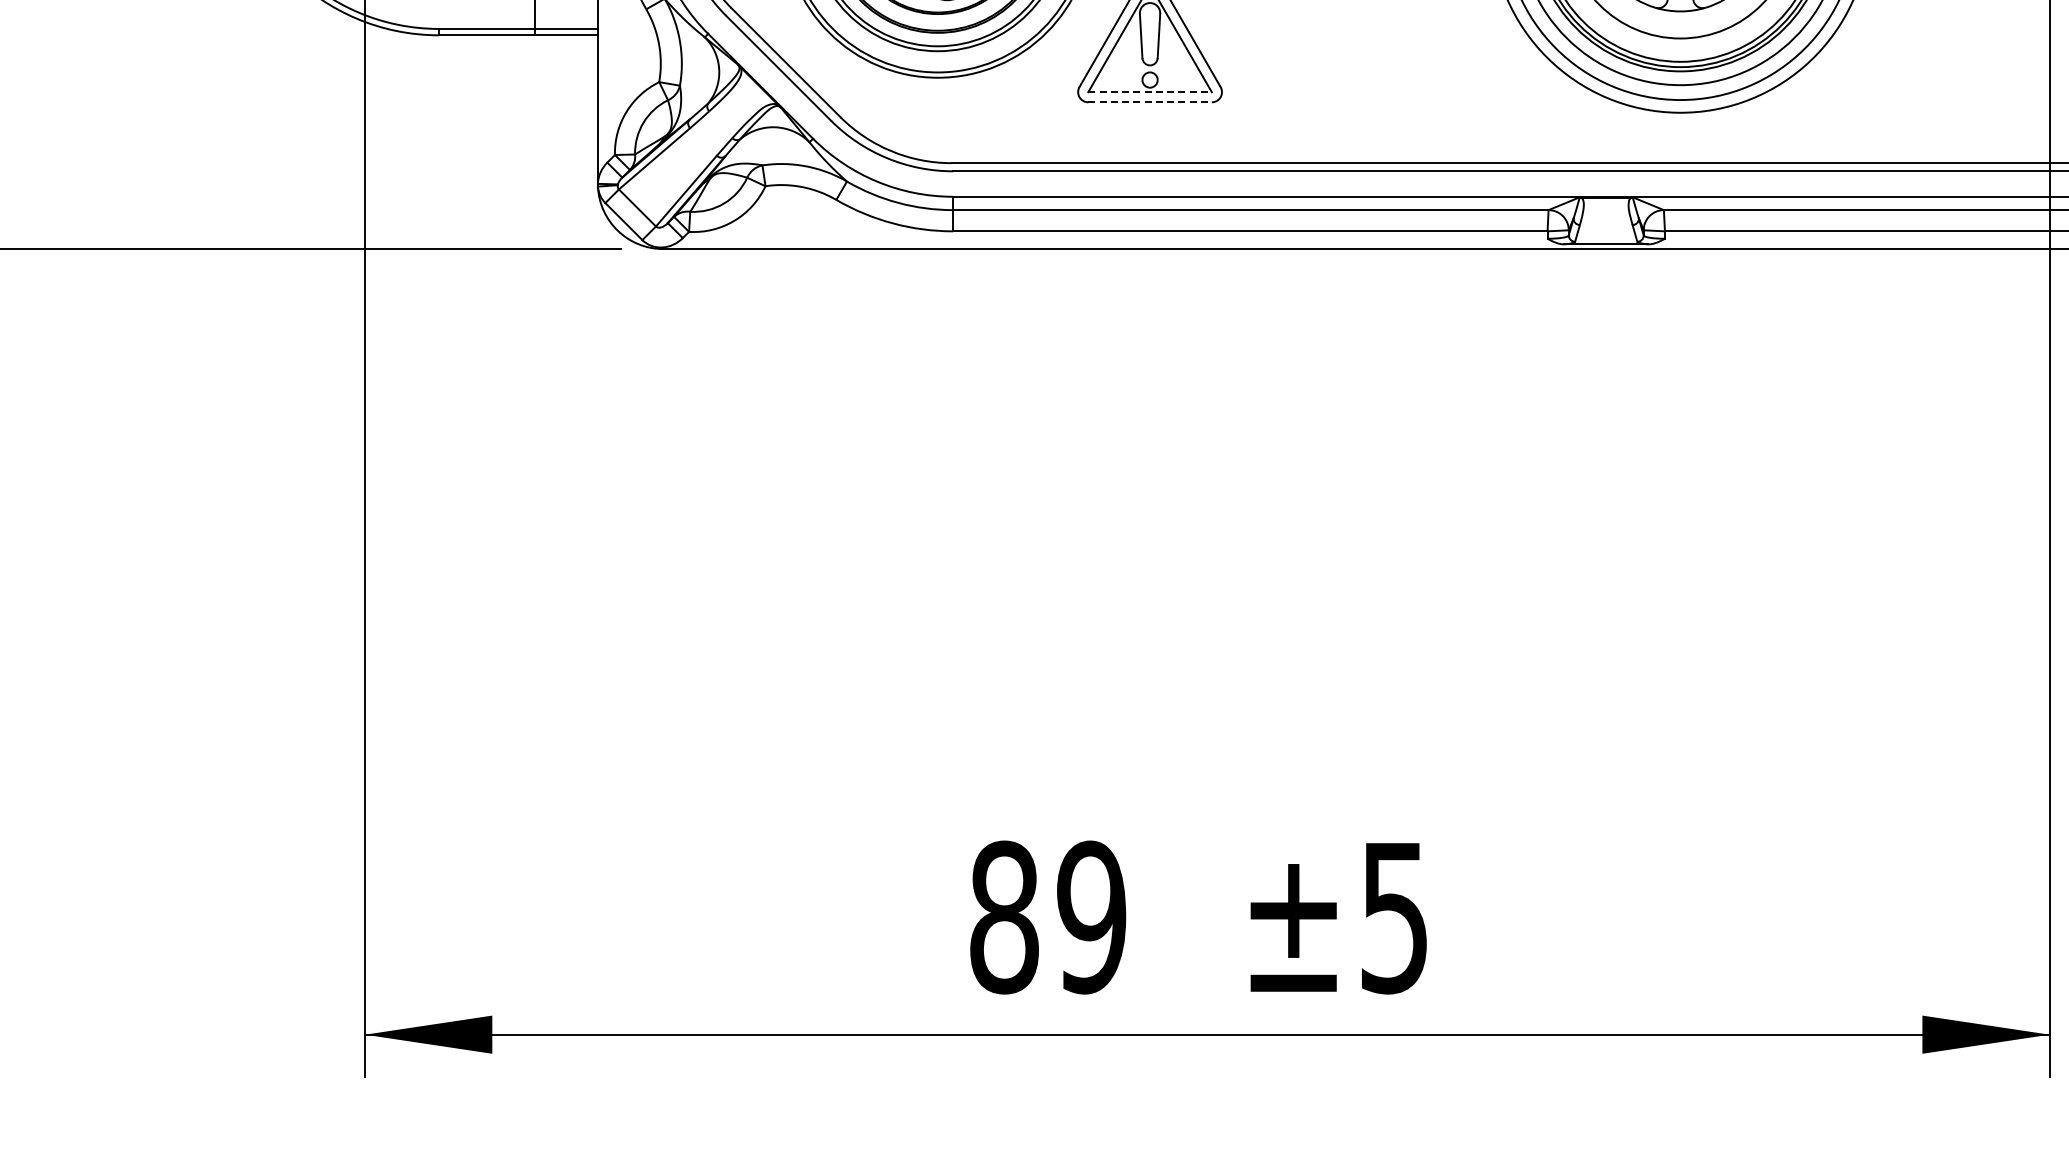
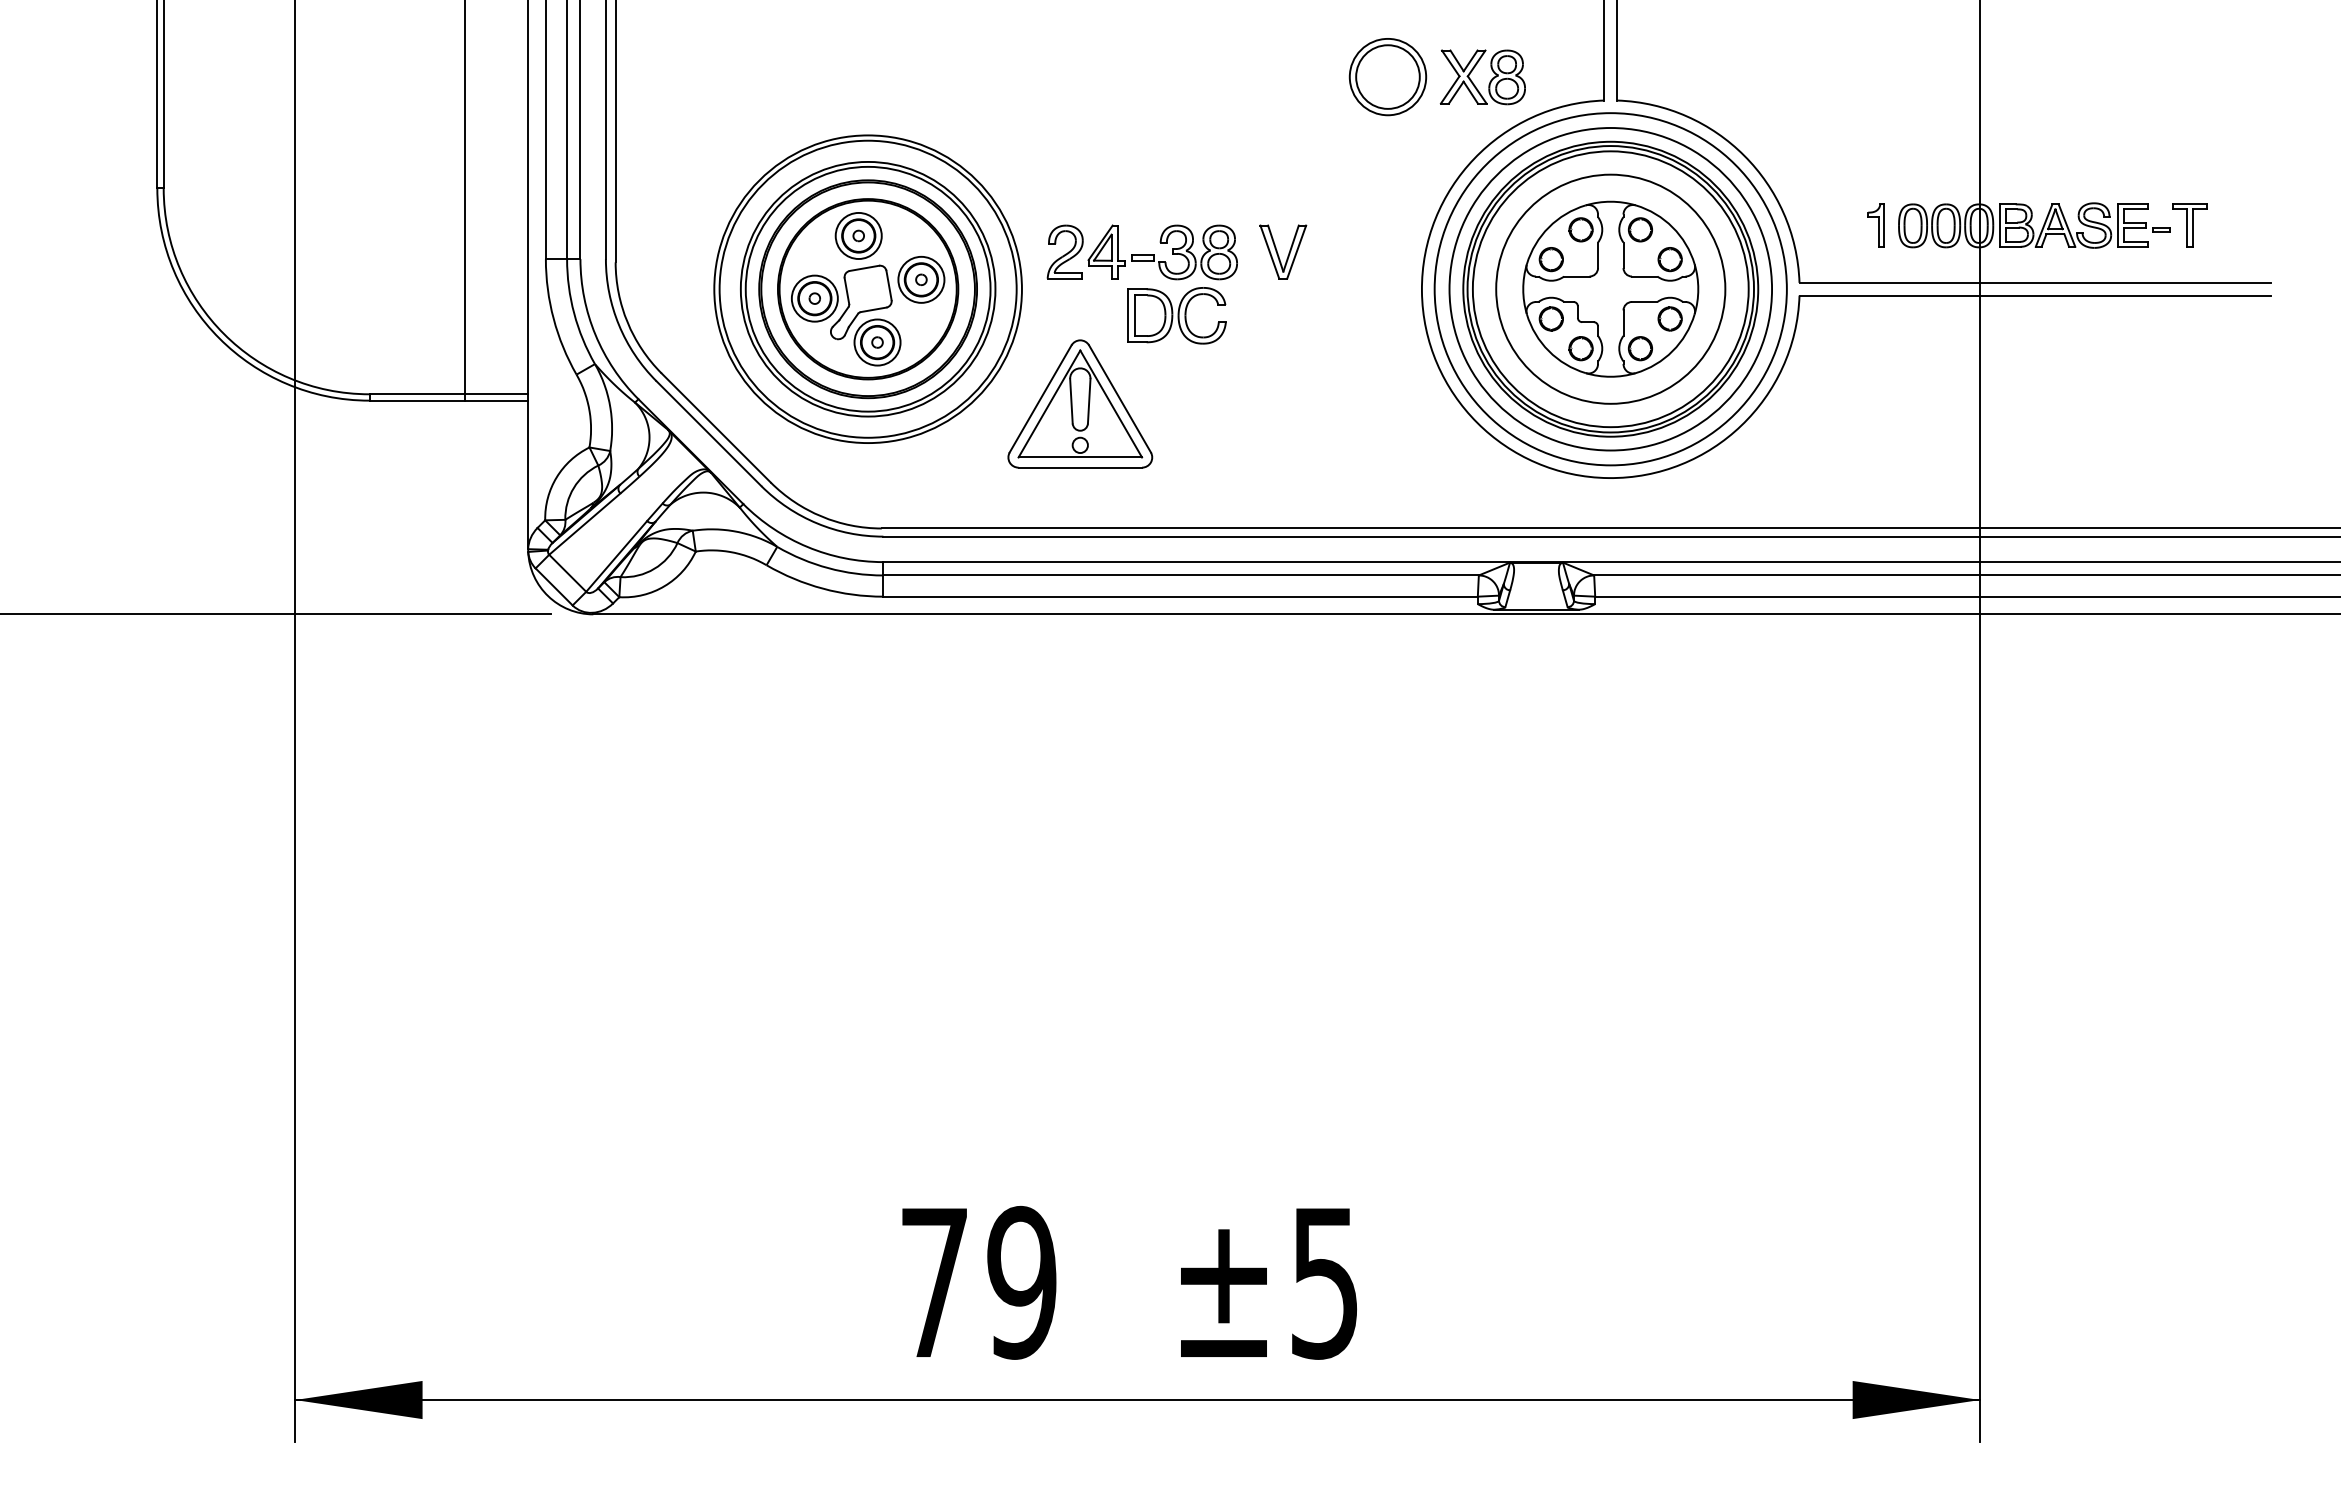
line: (1150, 92) -> (1080, 457), dashed -> solid
line: (1150, 102) -> (1080, 467), dashed -> solid
text: (1004, 917) -> (934, 1282), 89 -> 79

